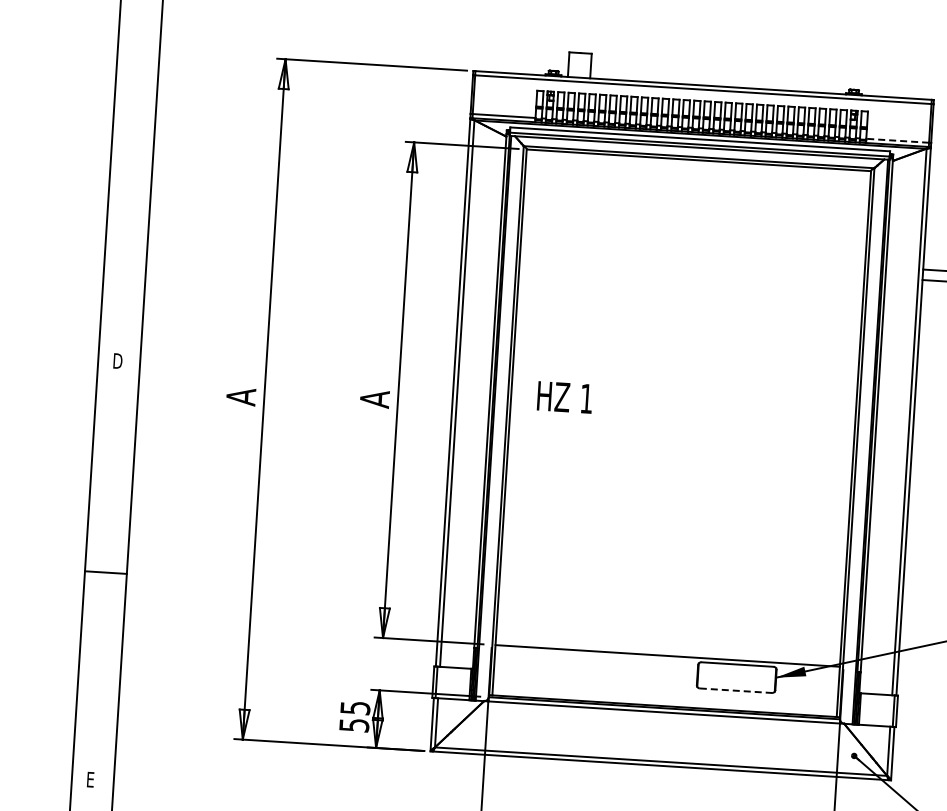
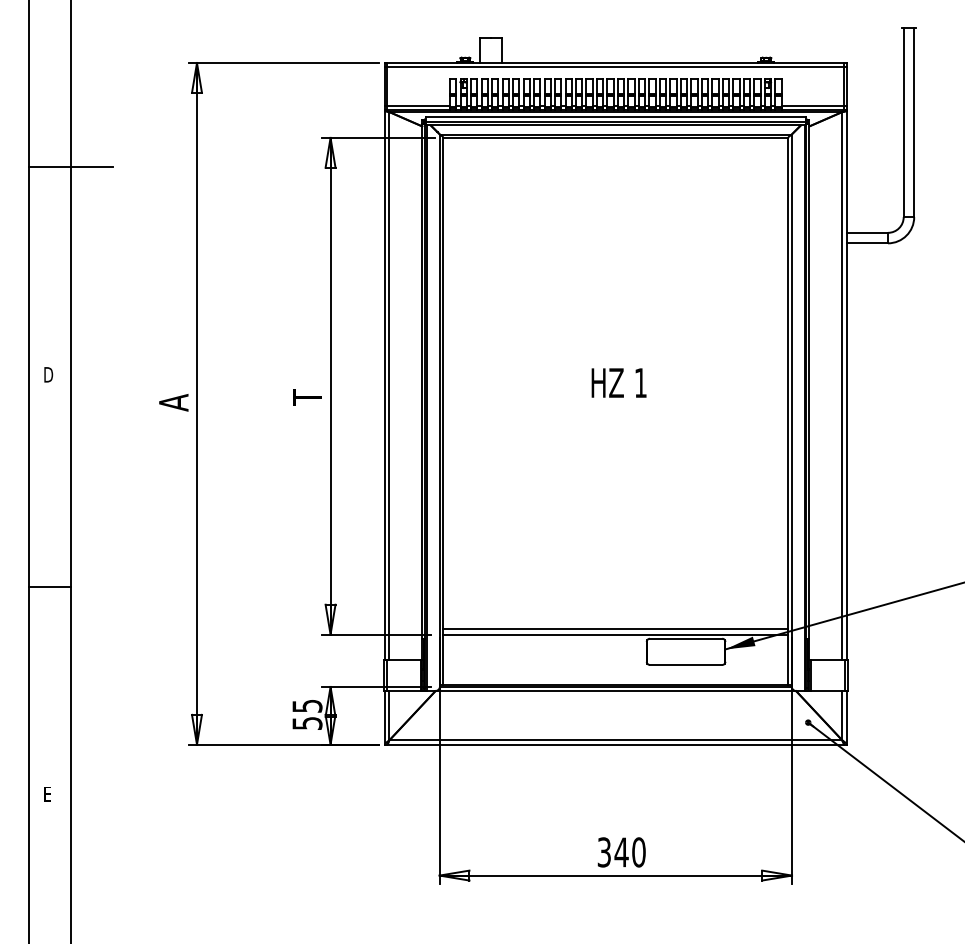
line: (897, 140) -> (812, 105), dashed -> solid
line: (152, 155) -> (70, 167), added
text: (564, 396) -> (618, 382), moved
text: (374, 399) -> (307, 396), A -> T
line: (667, 650) -> (615, 629), added
line: (736, 690) -> (686, 664), dashed -> solid

